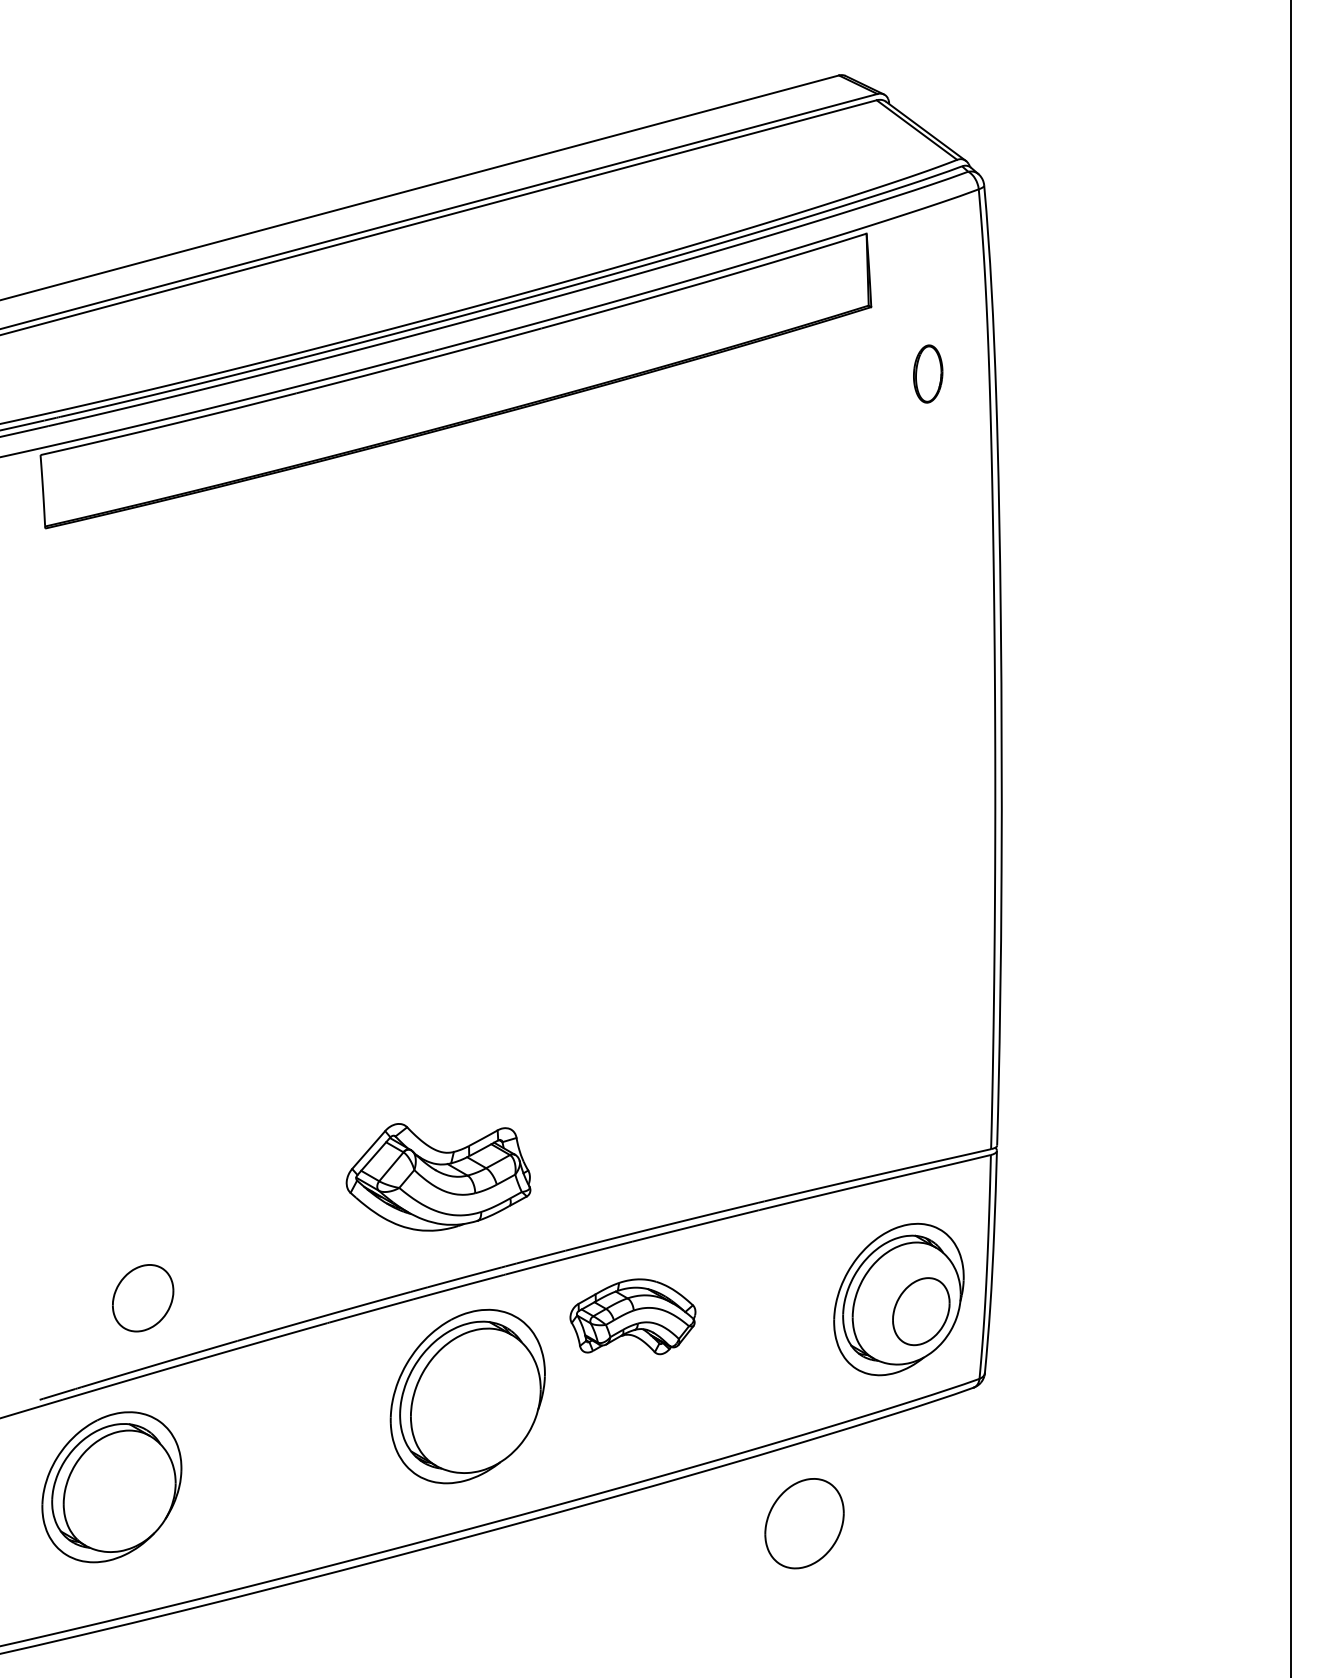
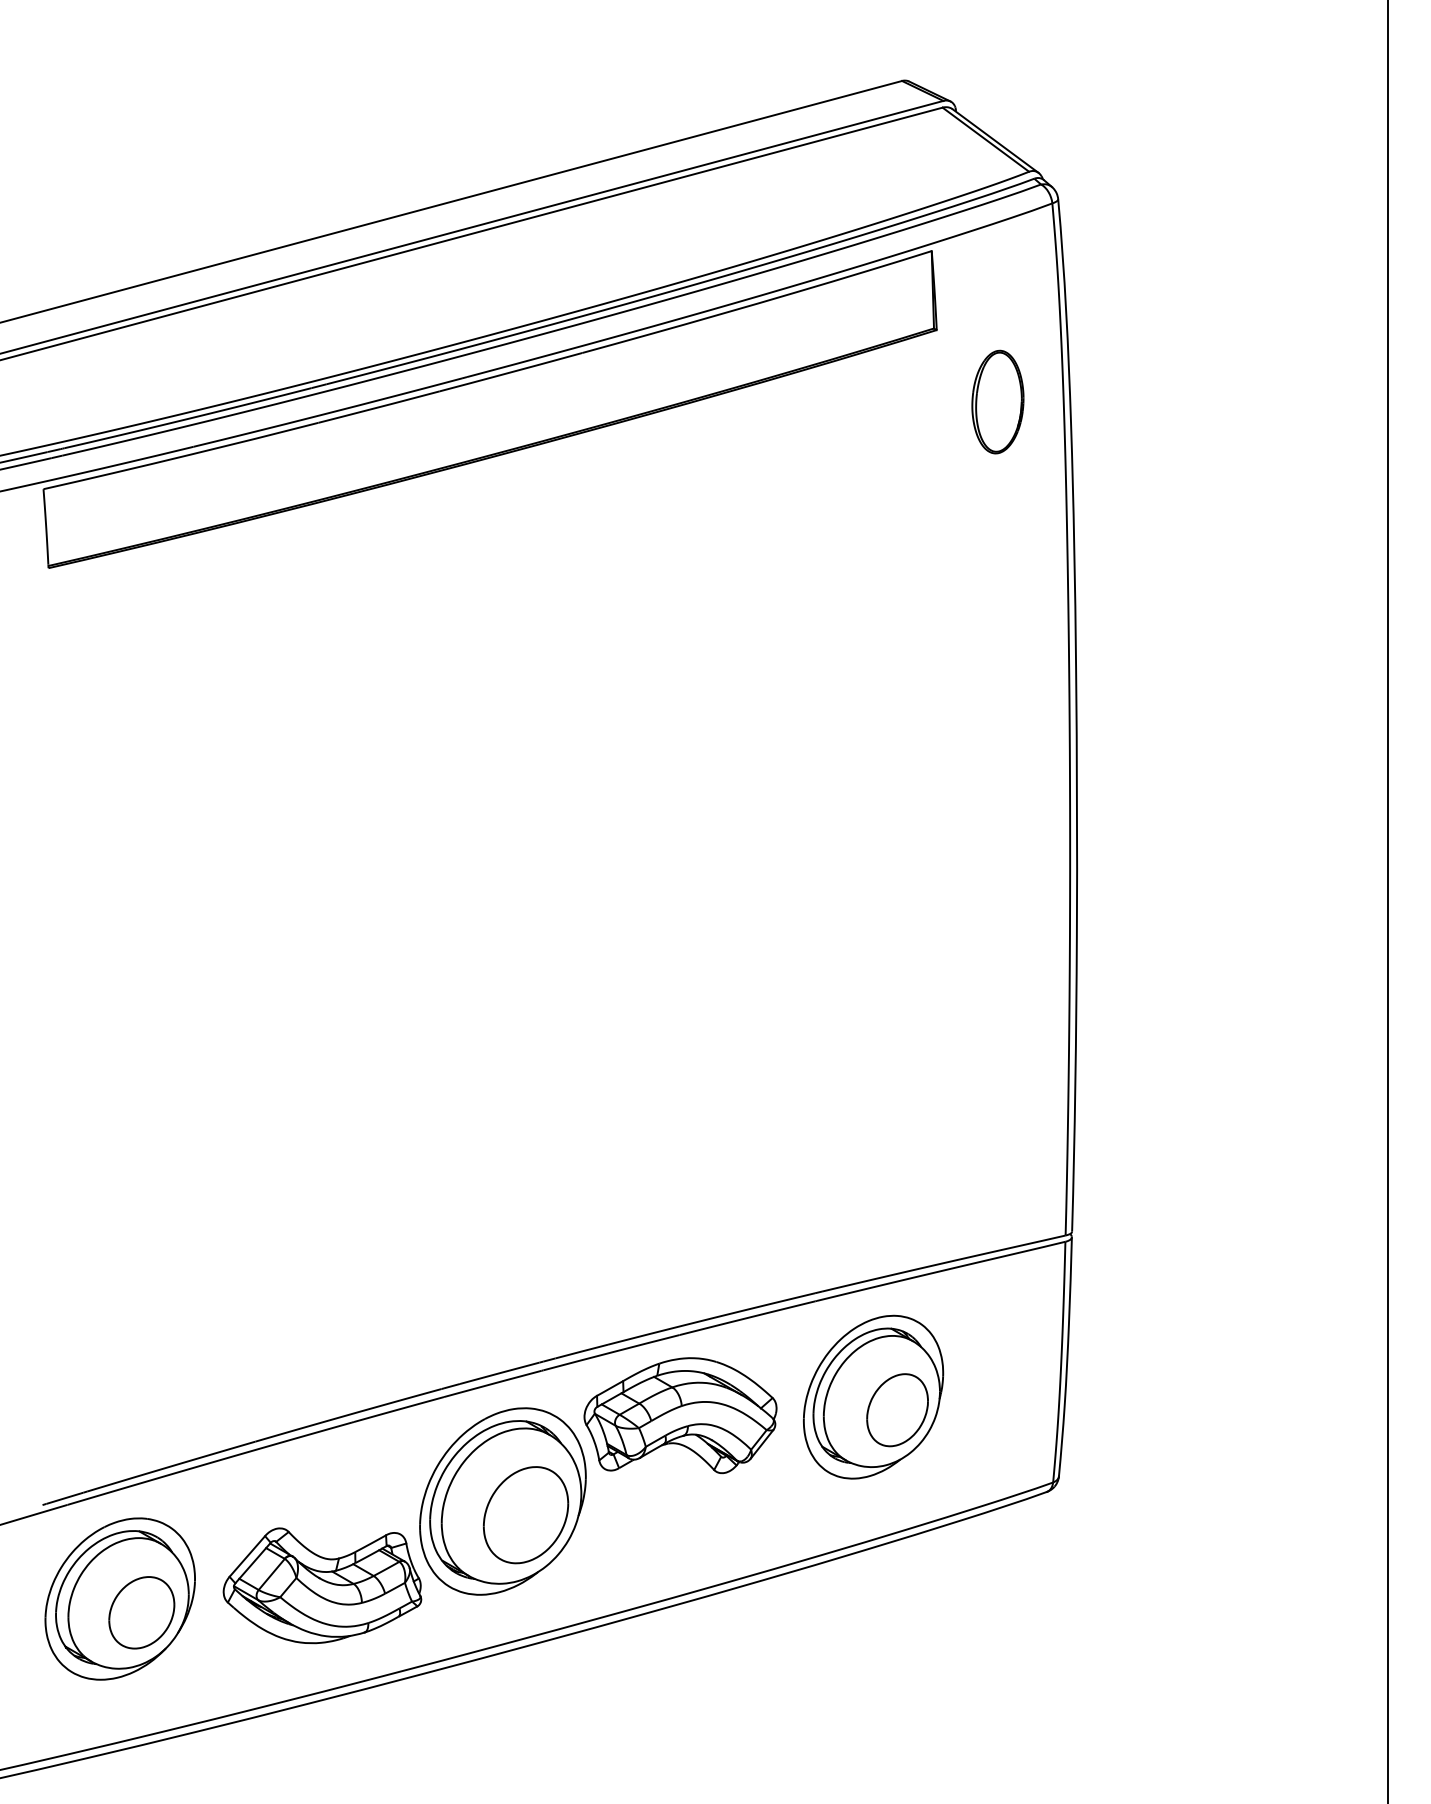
part: (927, 373) -> (997, 401), size x1.67
part: (438, 1177) -> (322, 1585), moved
part: (142, 1297) -> (141, 1612), moved
part: (898, 1298) -> (873, 1396), moved
part: (632, 1316) -> (680, 1415), size x1.43
part: (805, 1523) -> (526, 1515), moved

